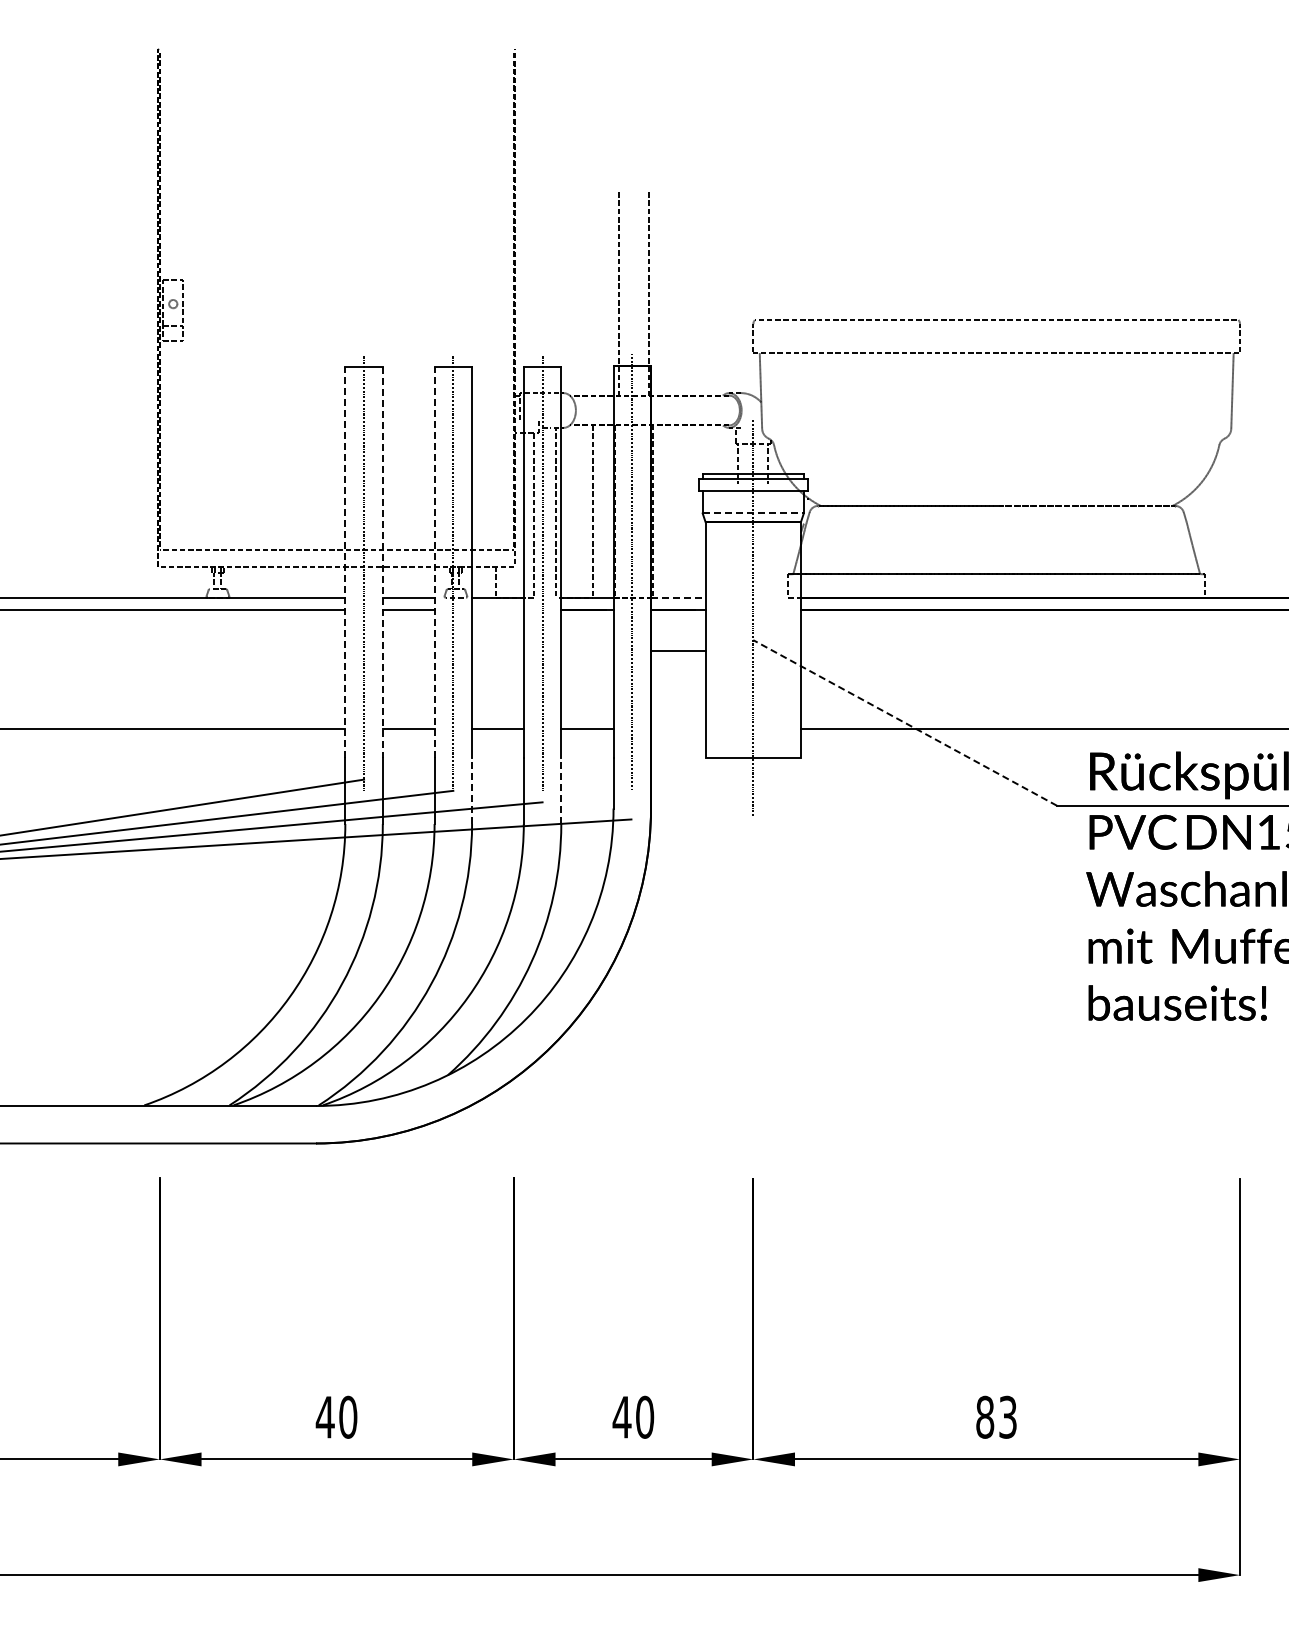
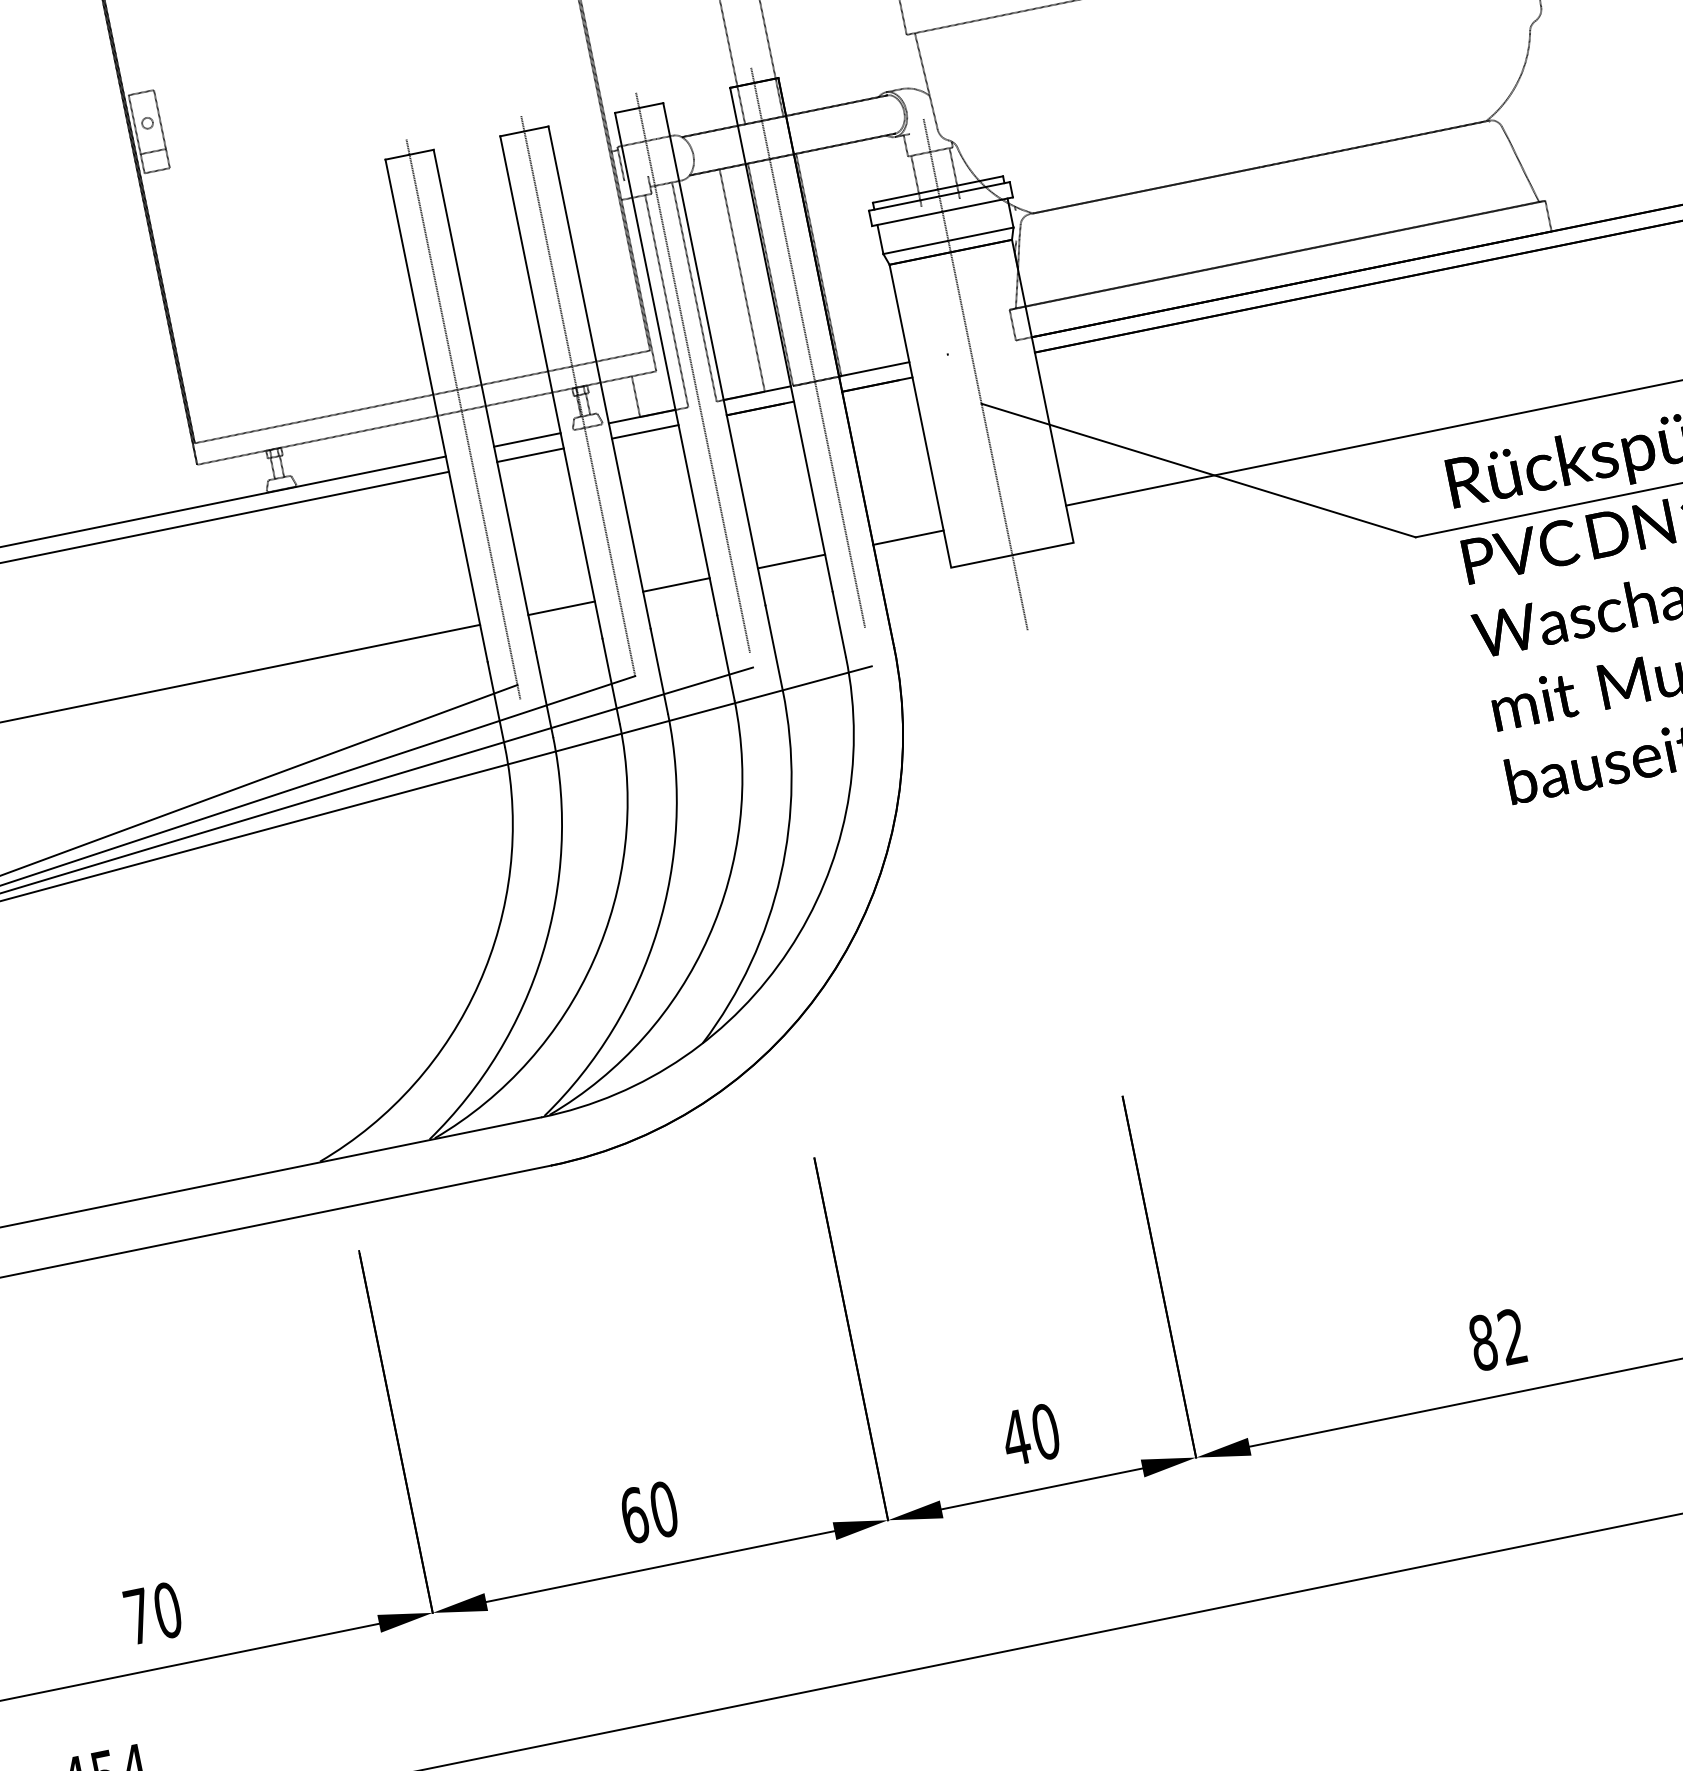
line: (753, 513) -> (948, 240), dashed -> solid
line: (345, 562) -> (436, 410), dashed -> solid
line: (434, 562) -> (551, 387), dashed -> solid
line: (382, 563) -> (484, 402), dashed -> solid
line: (678, 598) -> (874, 369), dashed -> solid
line: (497, 610) -> (644, 432), added
line: (678, 651) -> (908, 538), moved
line: (905, 722) -> (1198, 469), dashed -> solid
line: (472, 790) -> (659, 670), dashed -> solid
line: (561, 790) -> (774, 647), dashed -> solid
text: (324, 1416) -> (633, 1514), 40 -> 60
text: (1007, 1417) -> (1512, 1337), 83 -> 82

